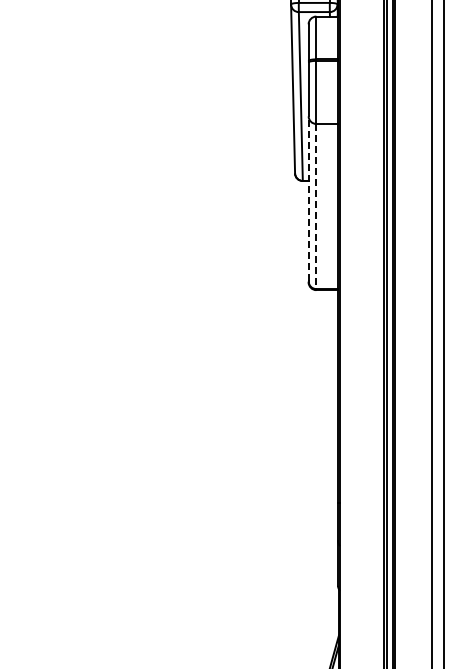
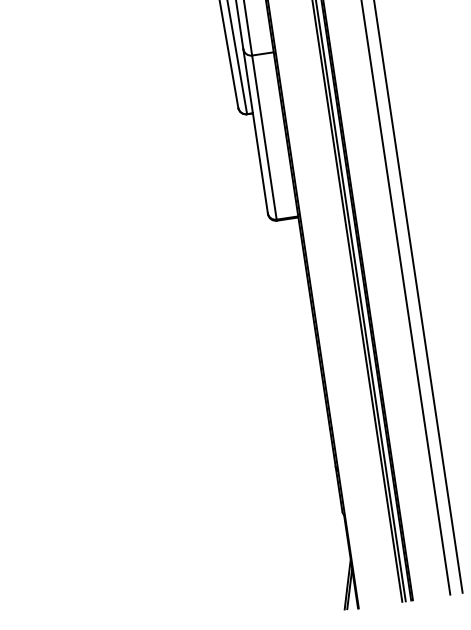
line: (308, 198) -> (255, 130), dashed -> solid
line: (316, 206) -> (264, 137), dashed -> solid

